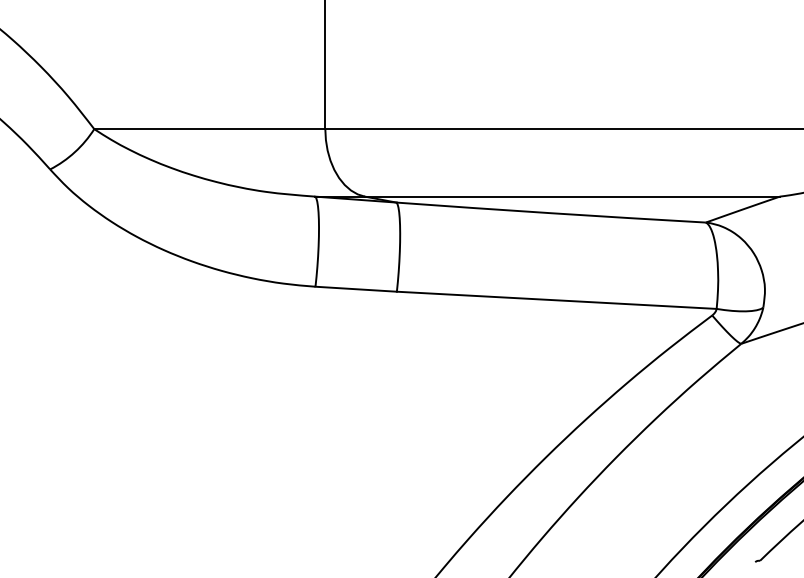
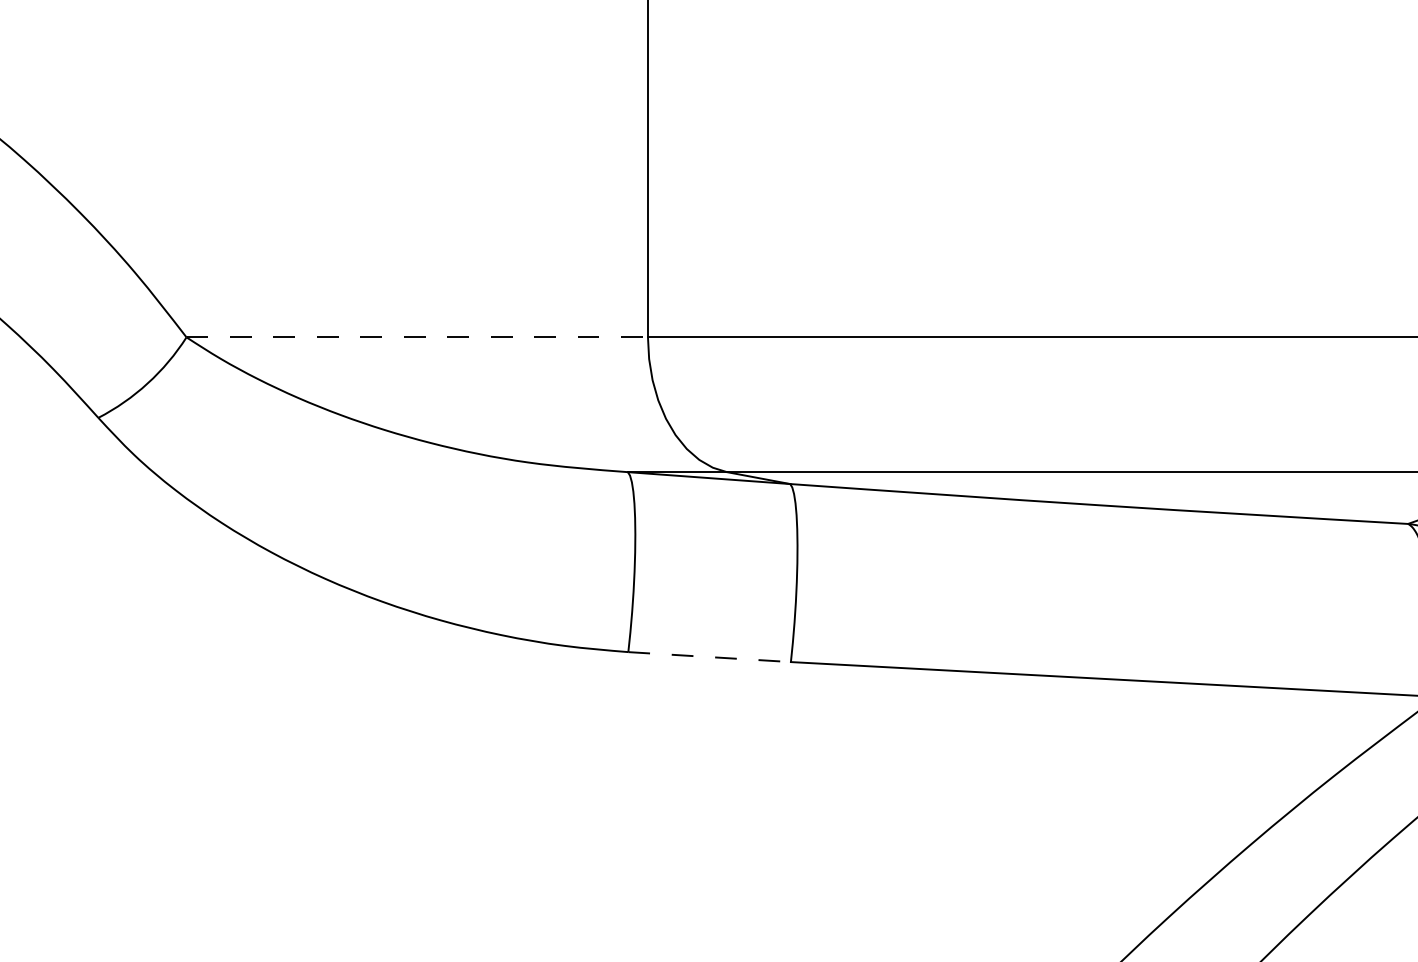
line: (209, 129) -> (416, 338), solid -> dashed
line: (356, 289) -> (710, 657), solid -> dashed

